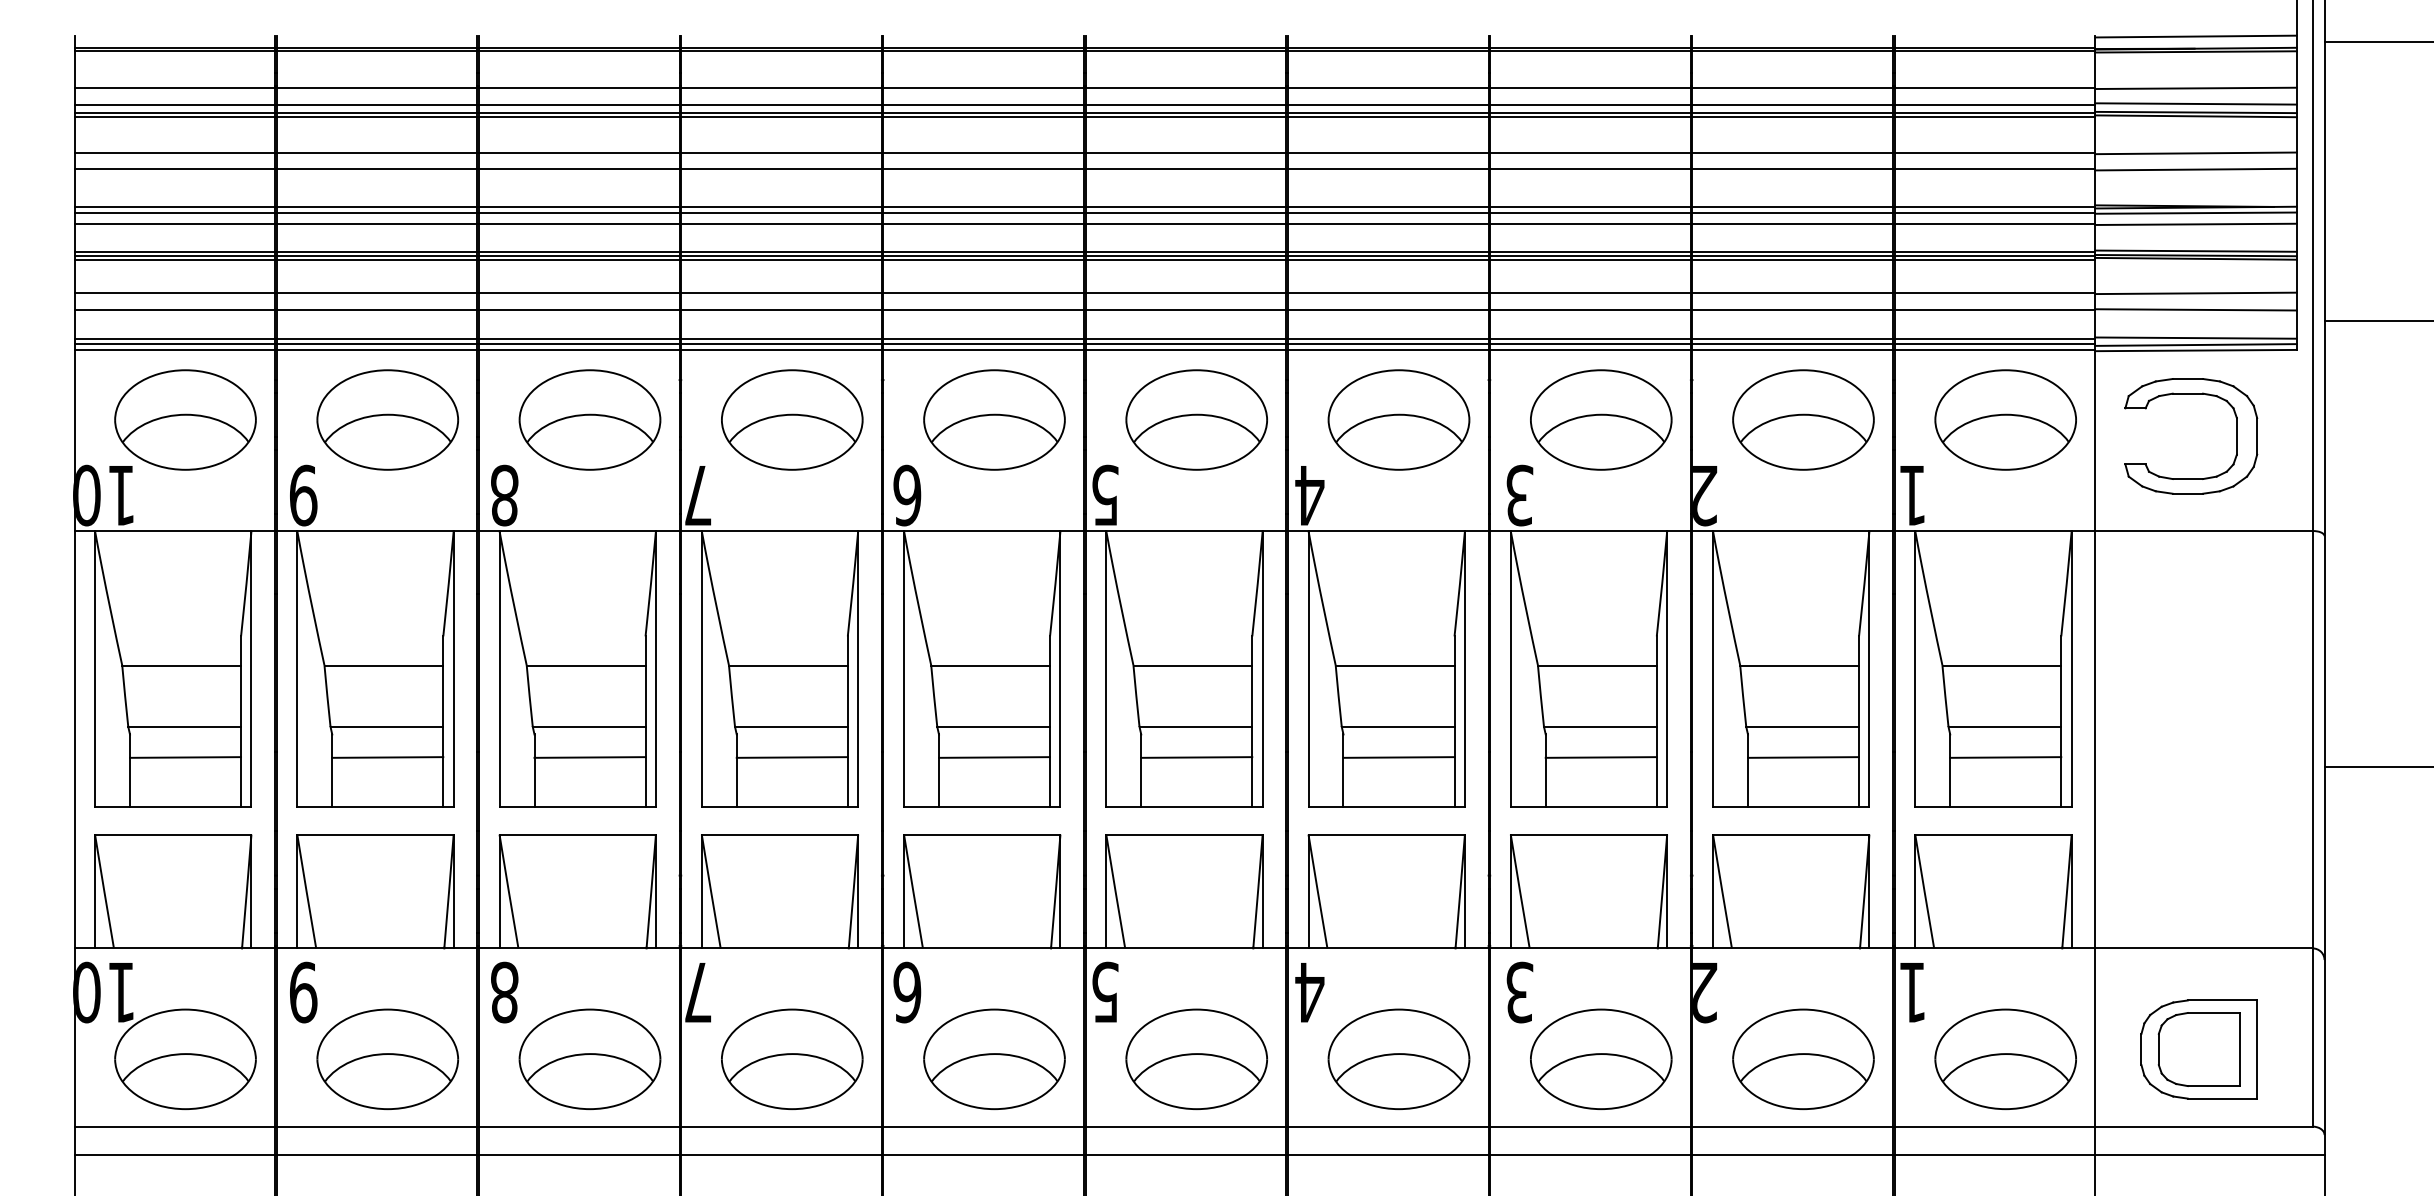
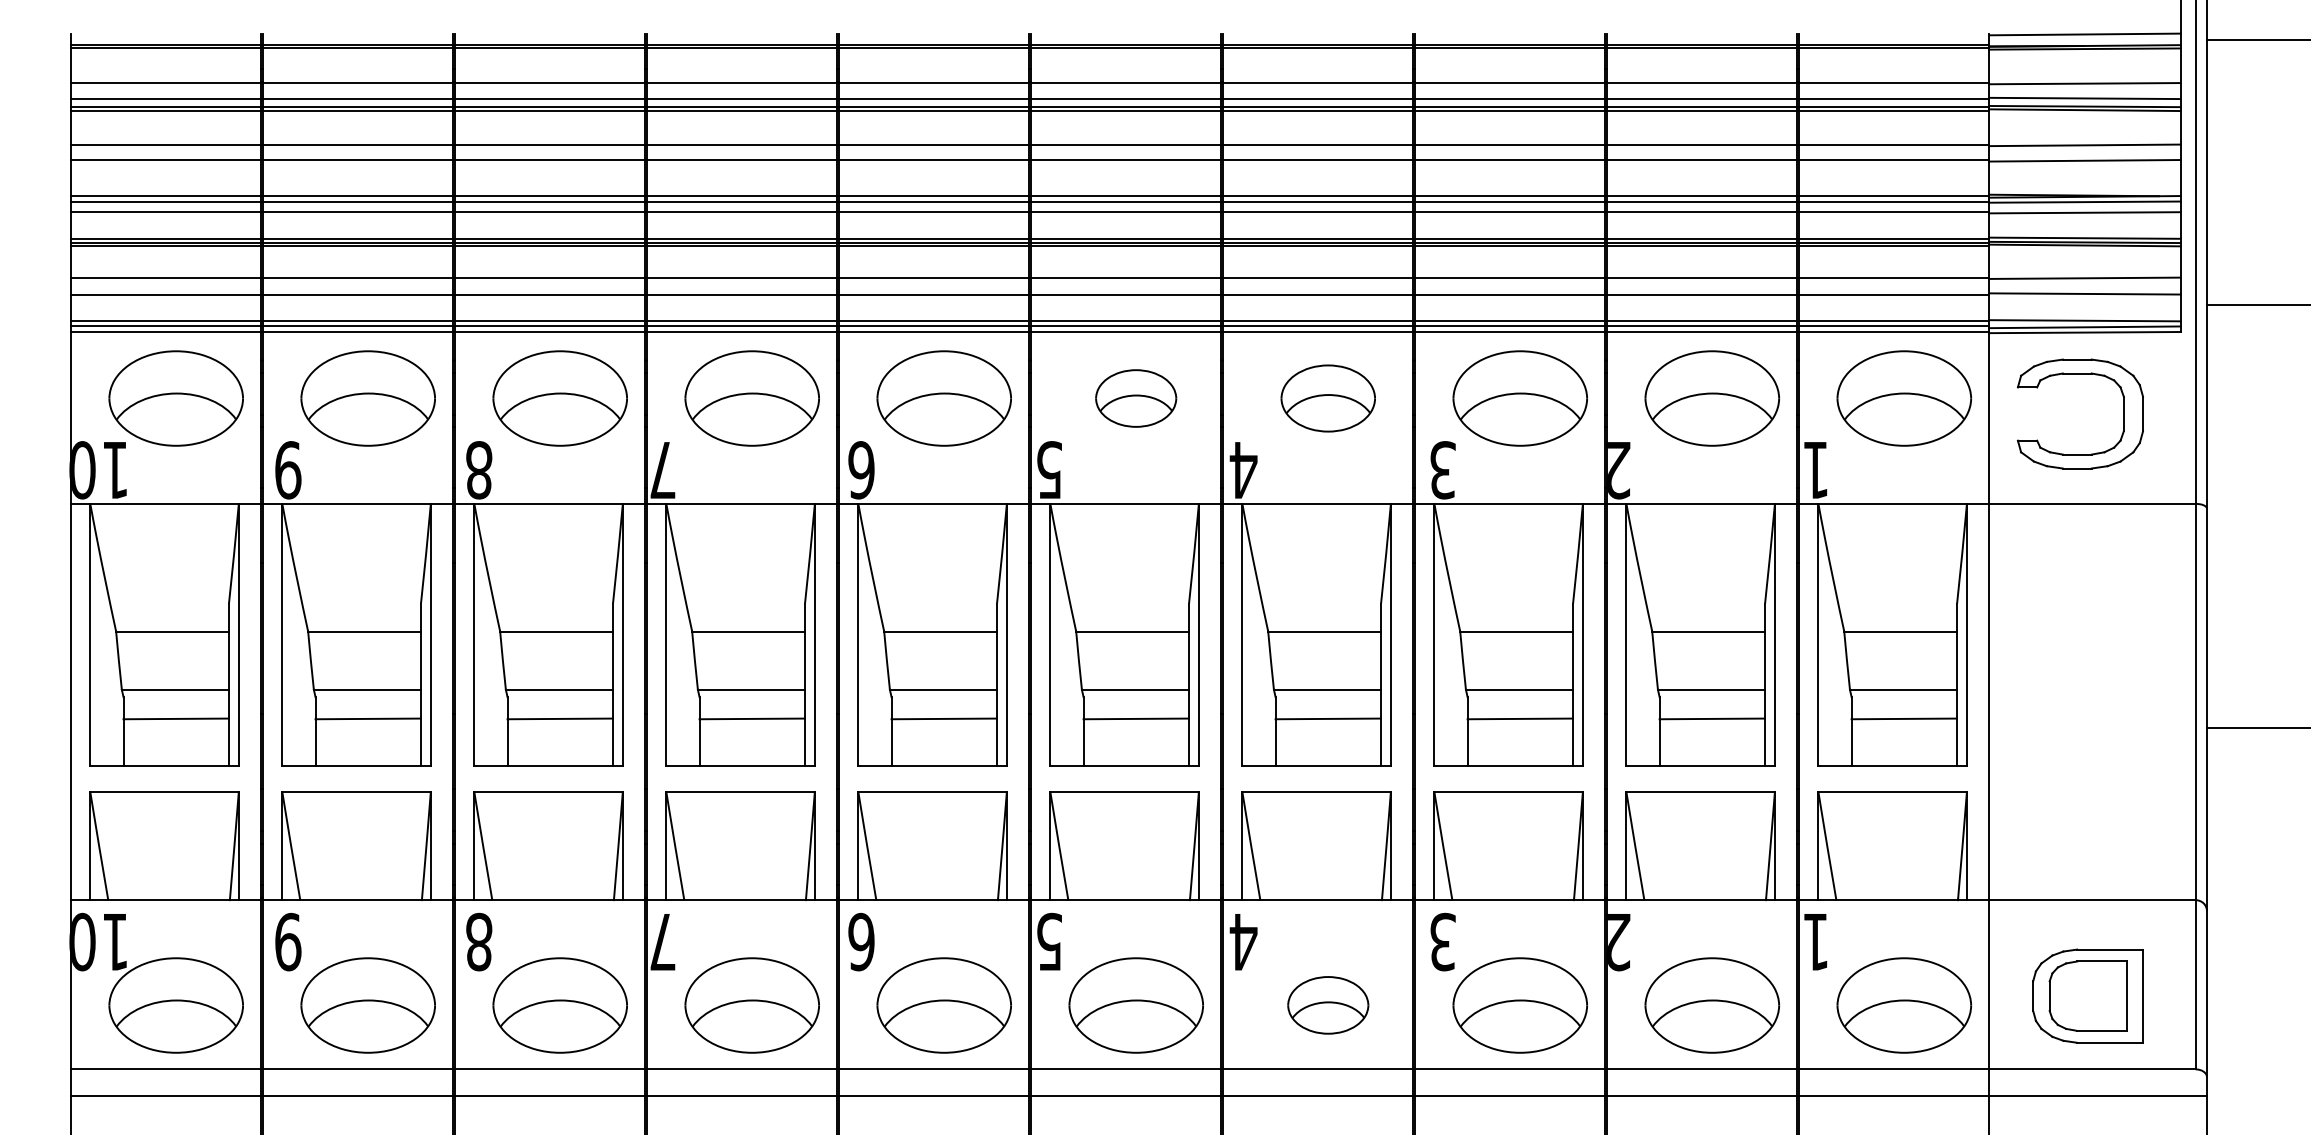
part: (1196, 419) -> (1136, 398), size x0.6
part: (1398, 419) -> (1327, 398), size x0.7
part: (1398, 1058) -> (1327, 1004), size x0.6

